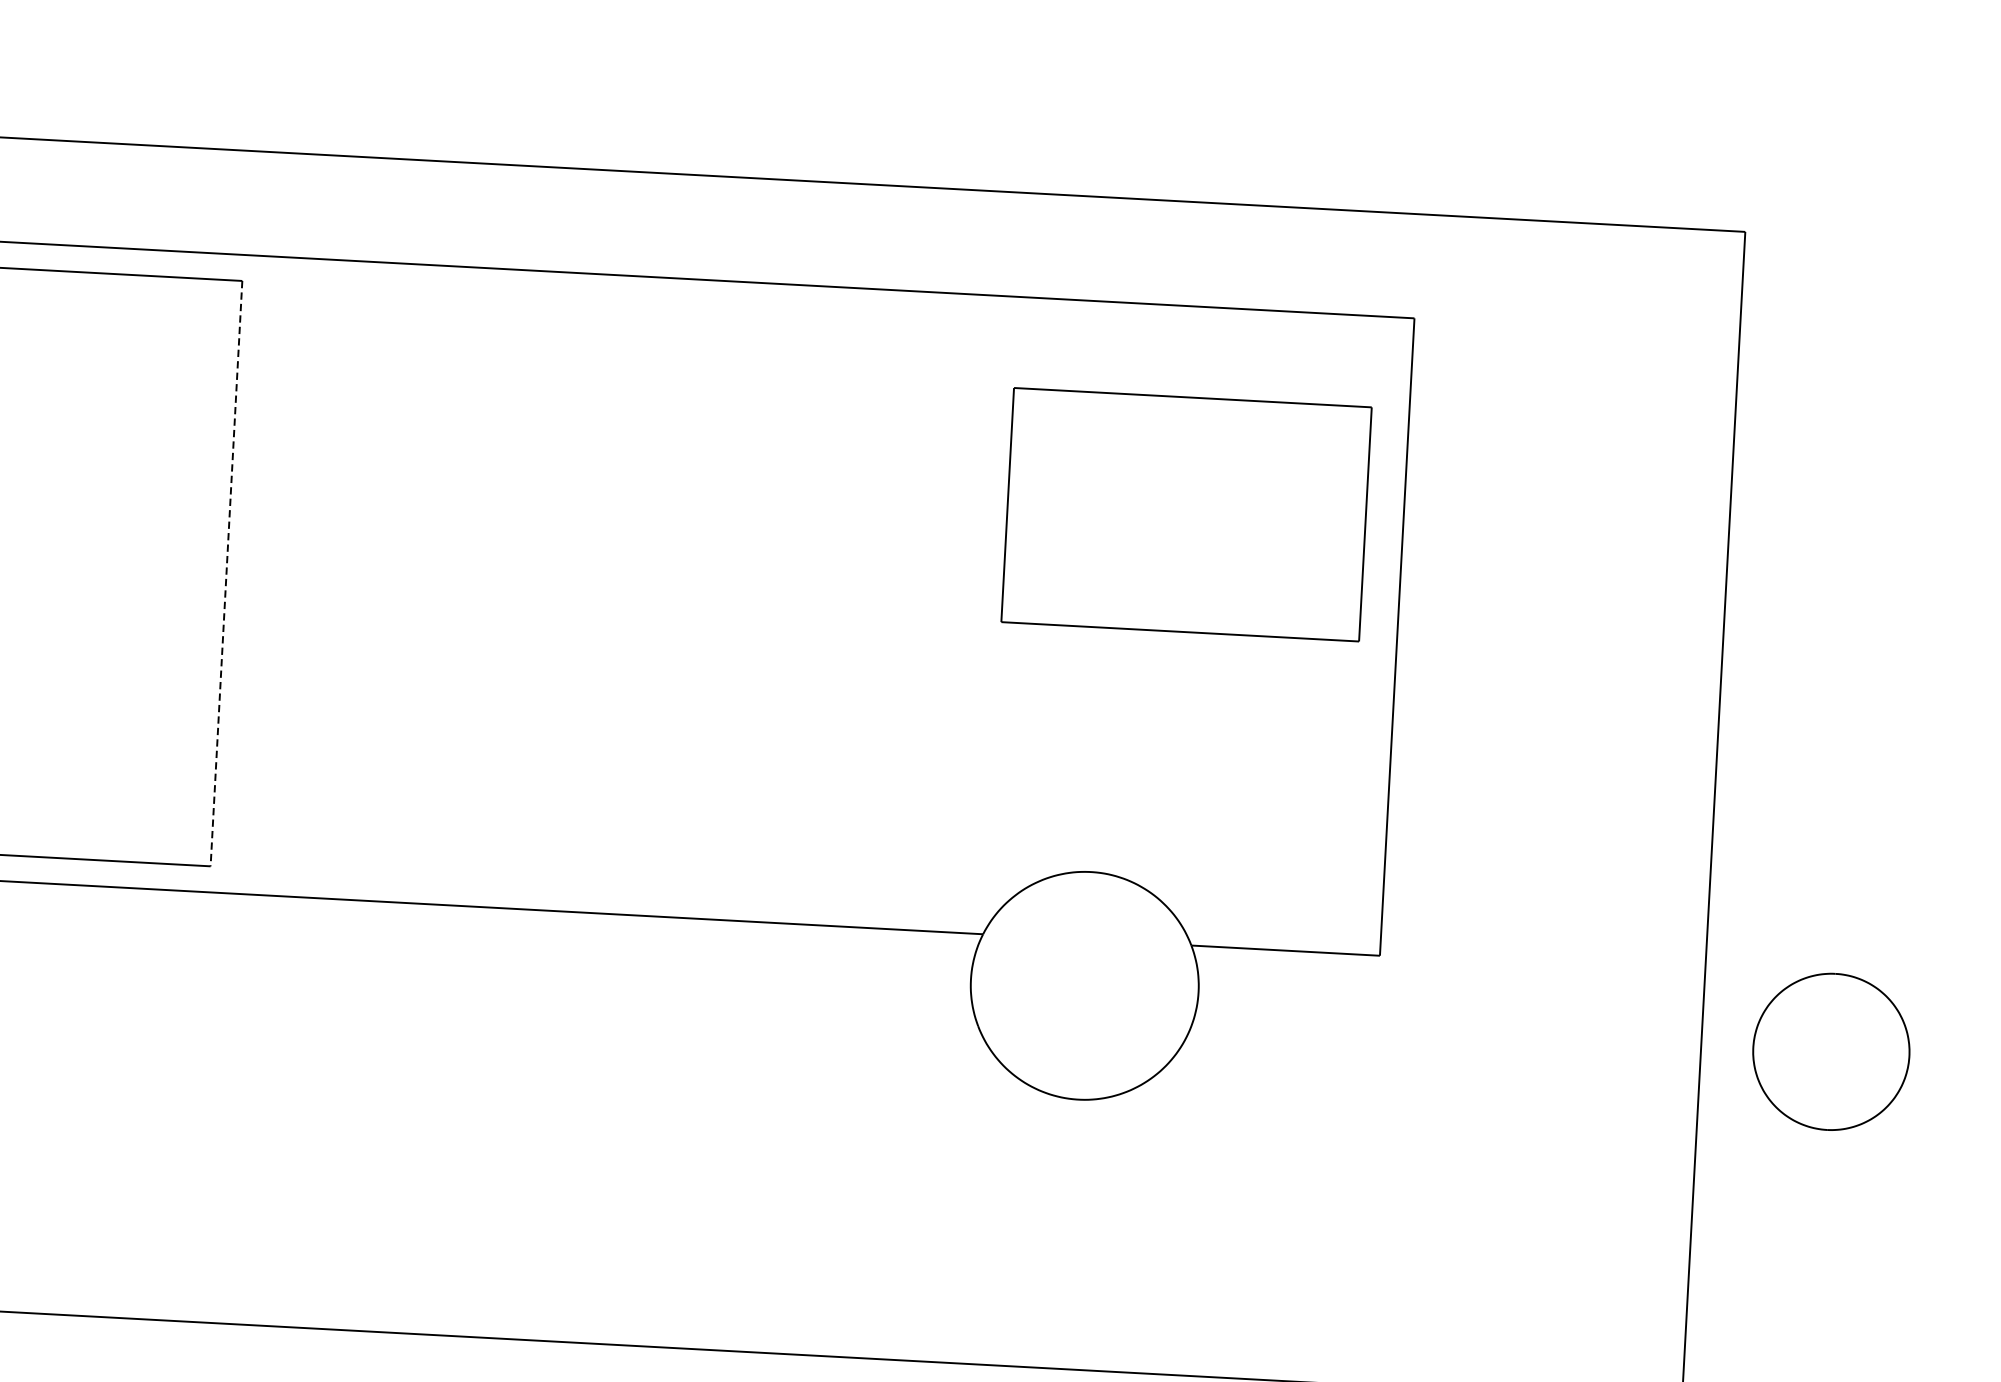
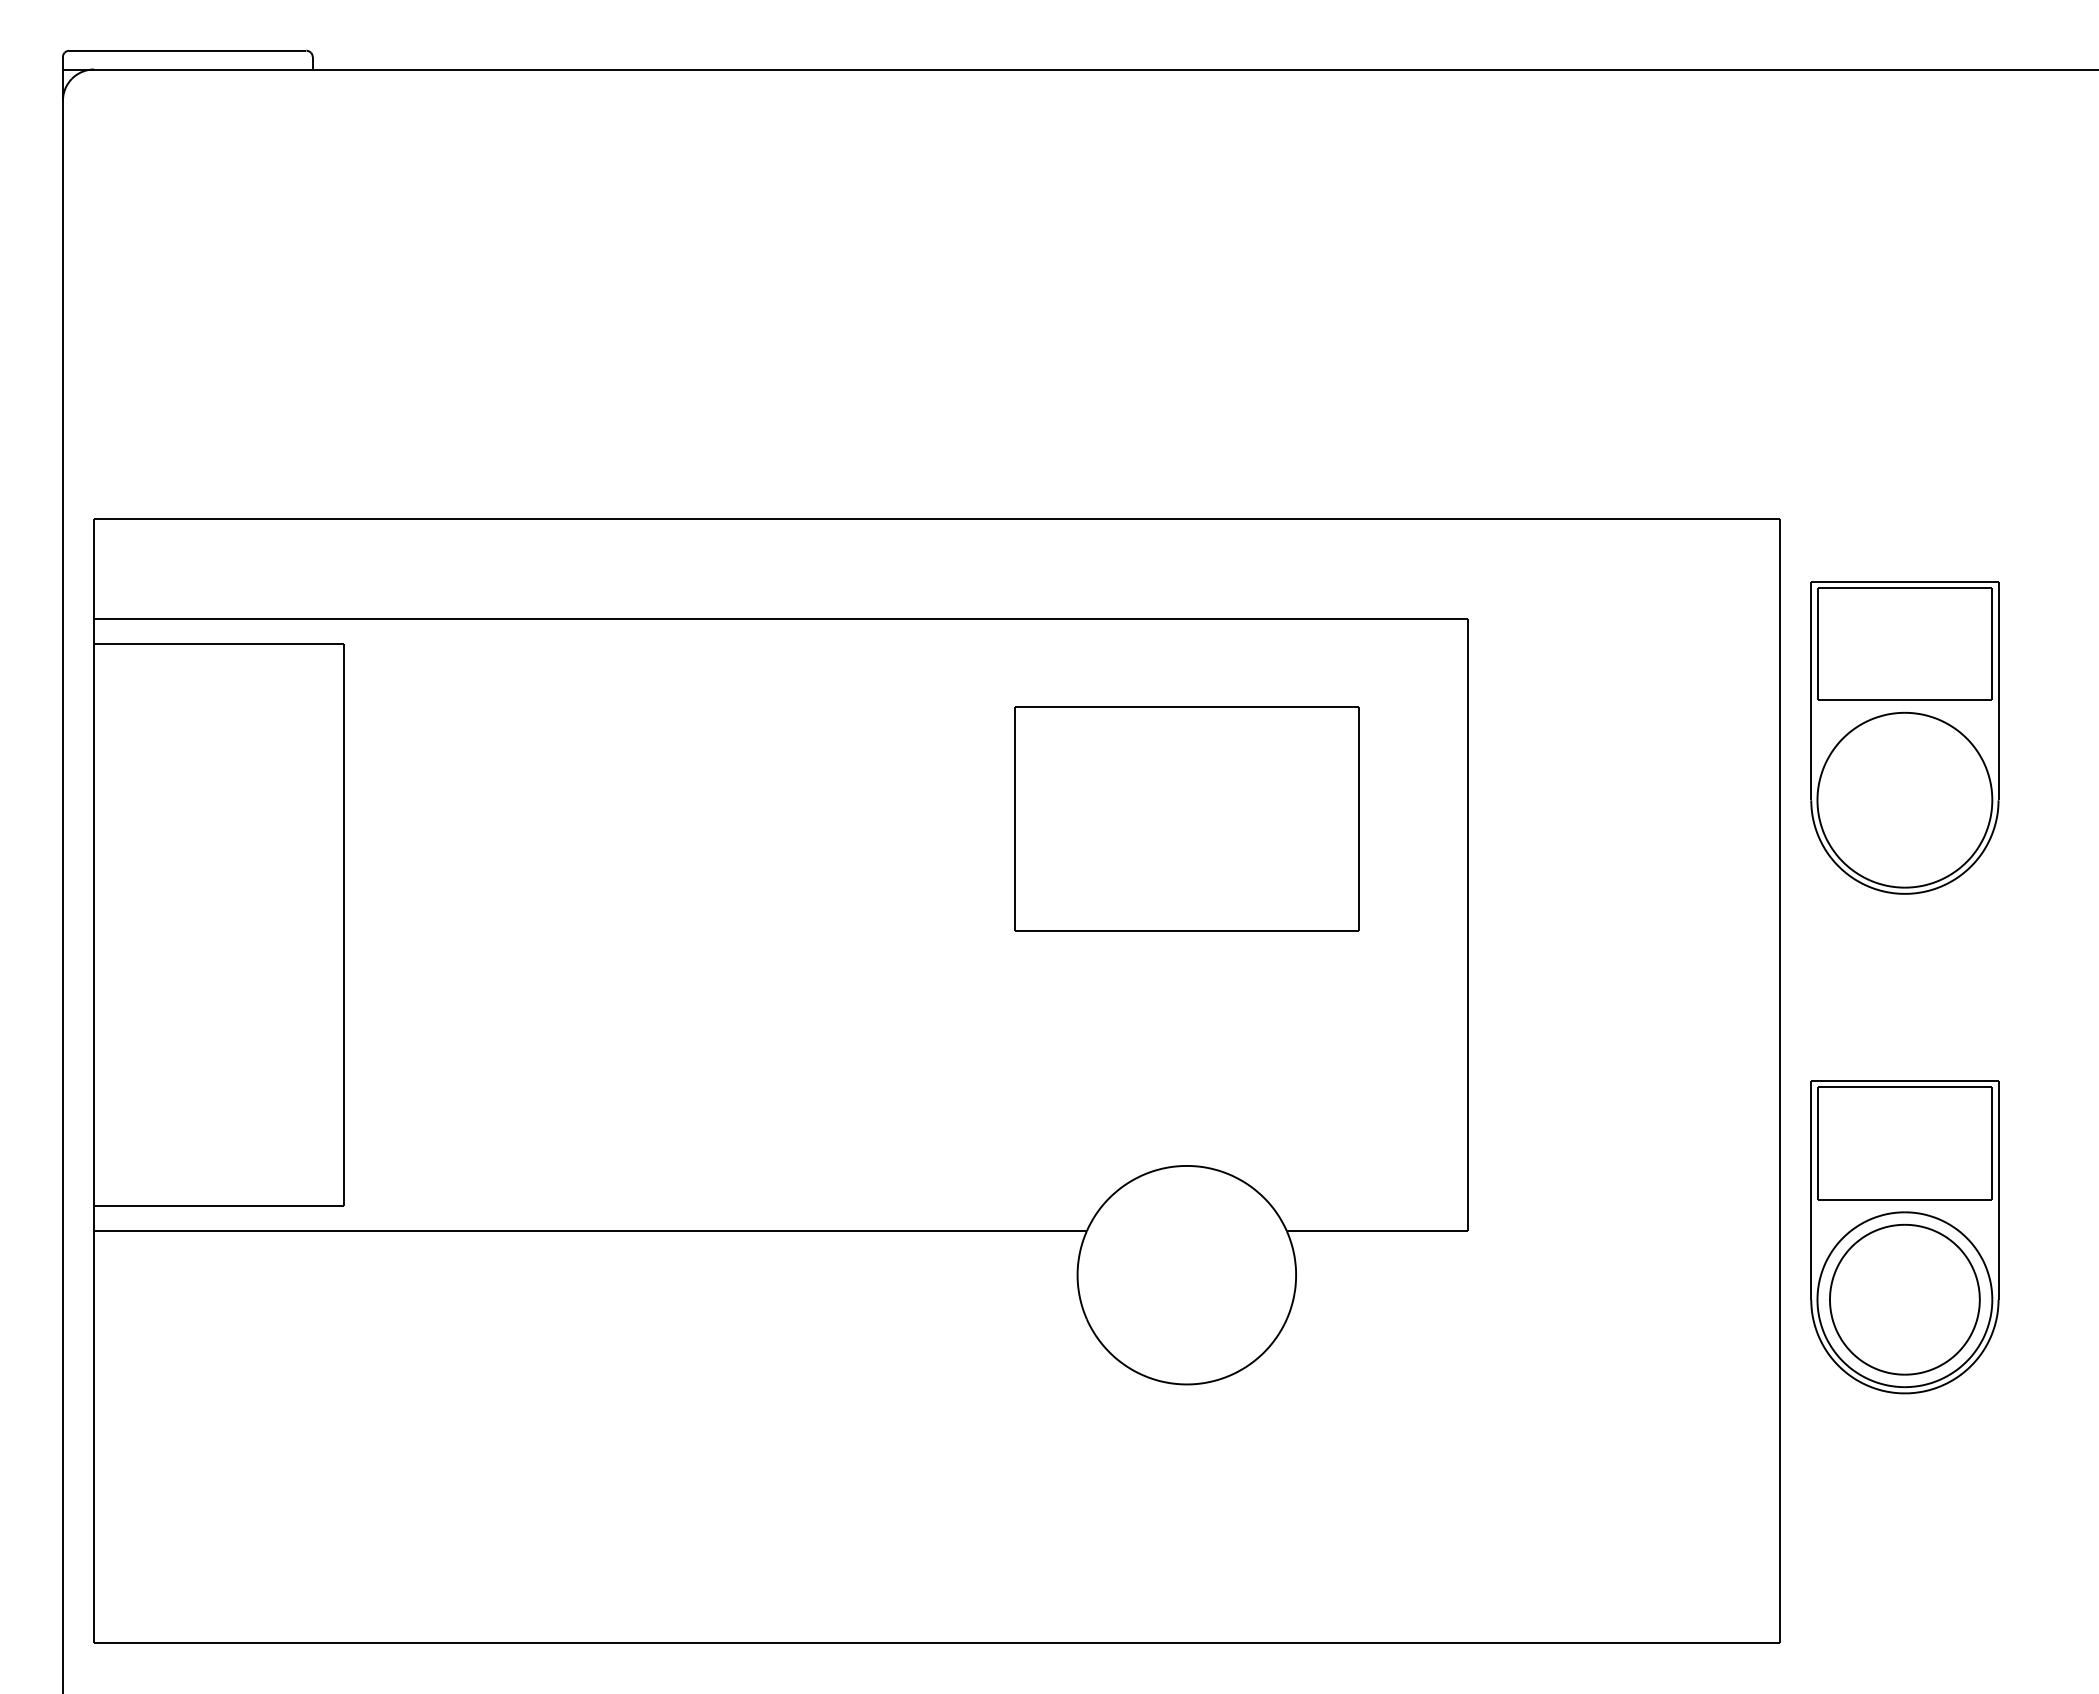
part: (1862, 466) -> (1904, 737), added
part: (1186, 514) -> (1186, 818), moved
line: (226, 574) -> (343, 925), dashed -> solid
part: (1834, 987) -> (1904, 1237), added

